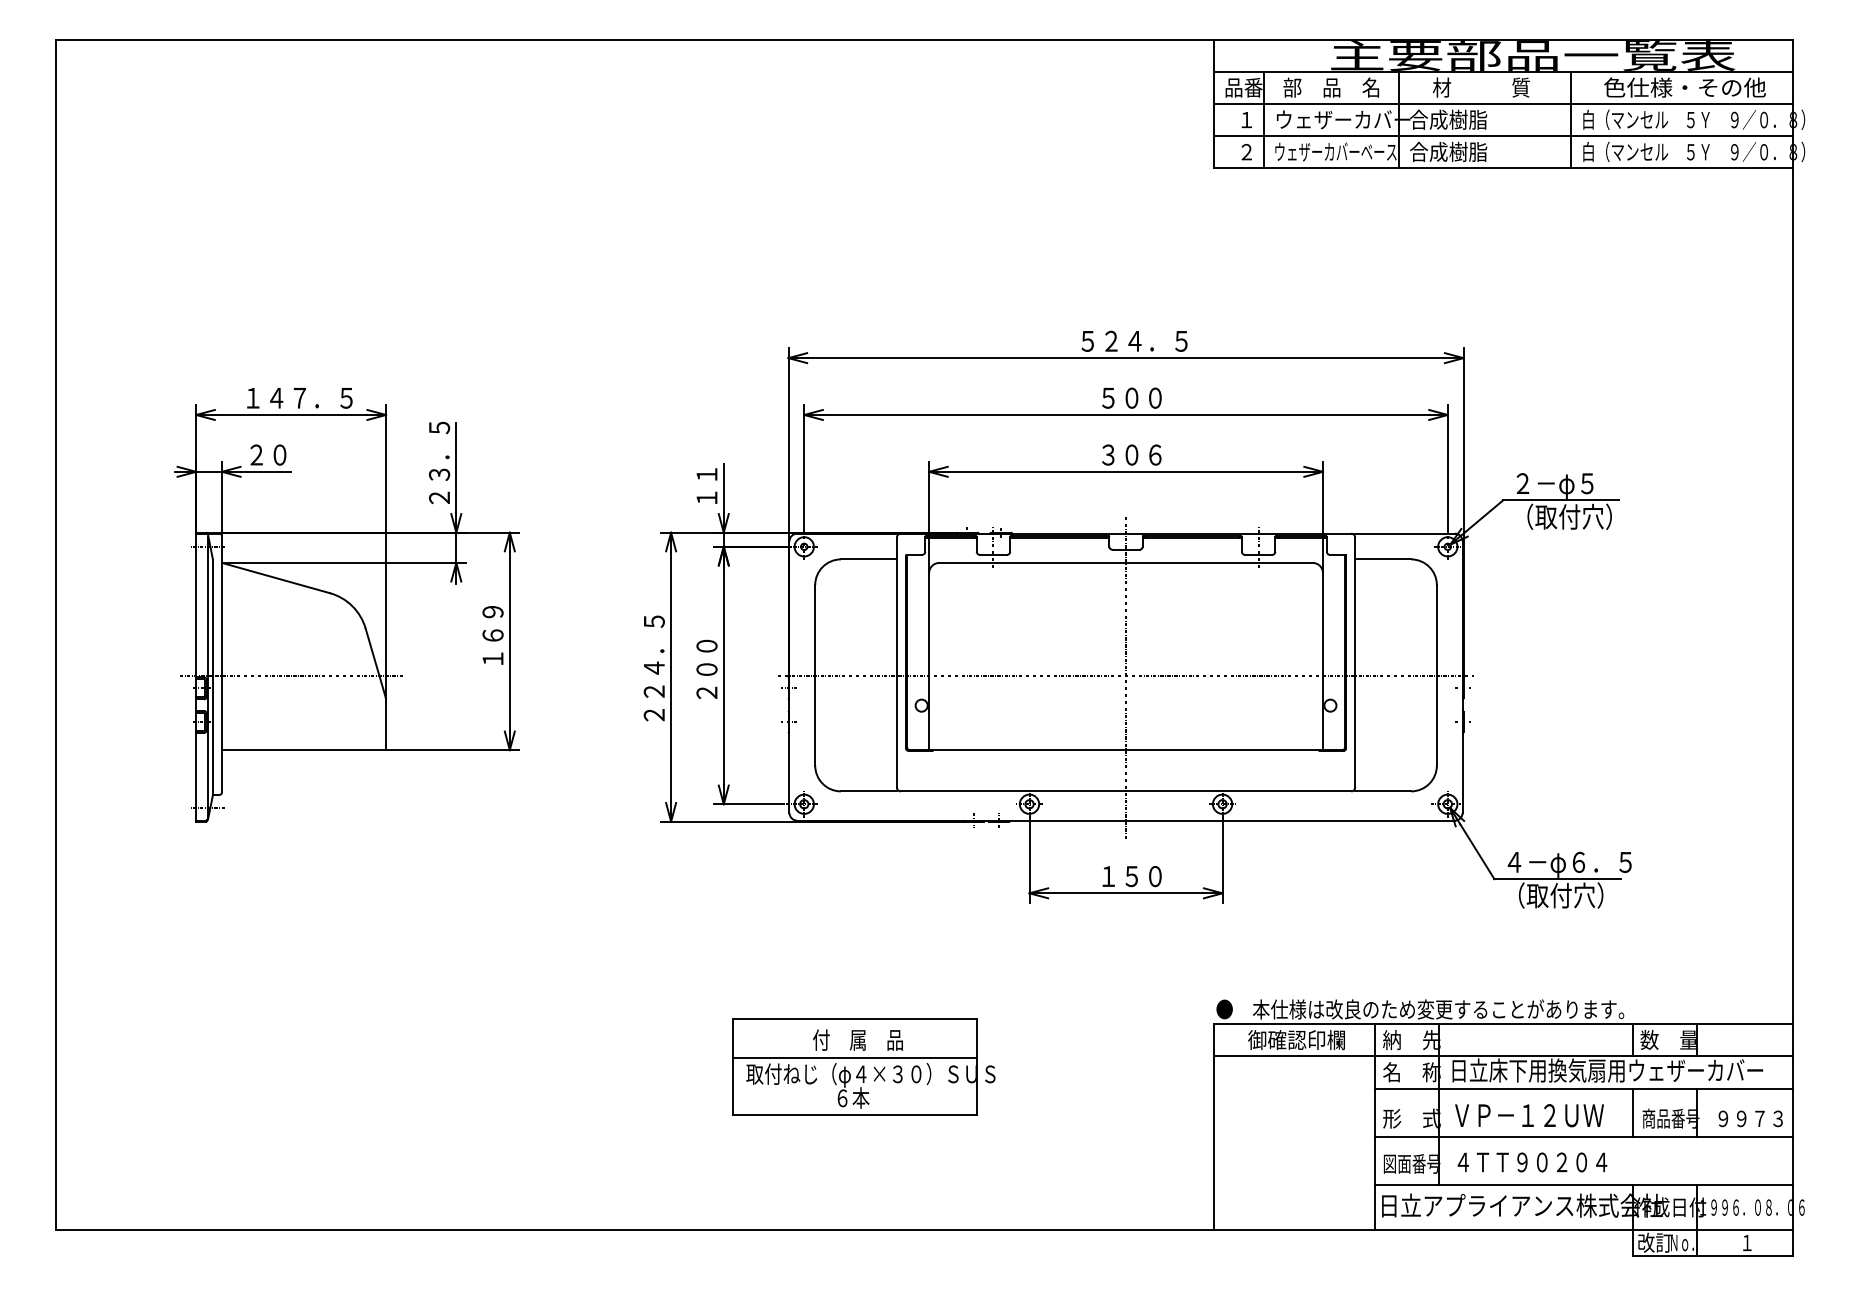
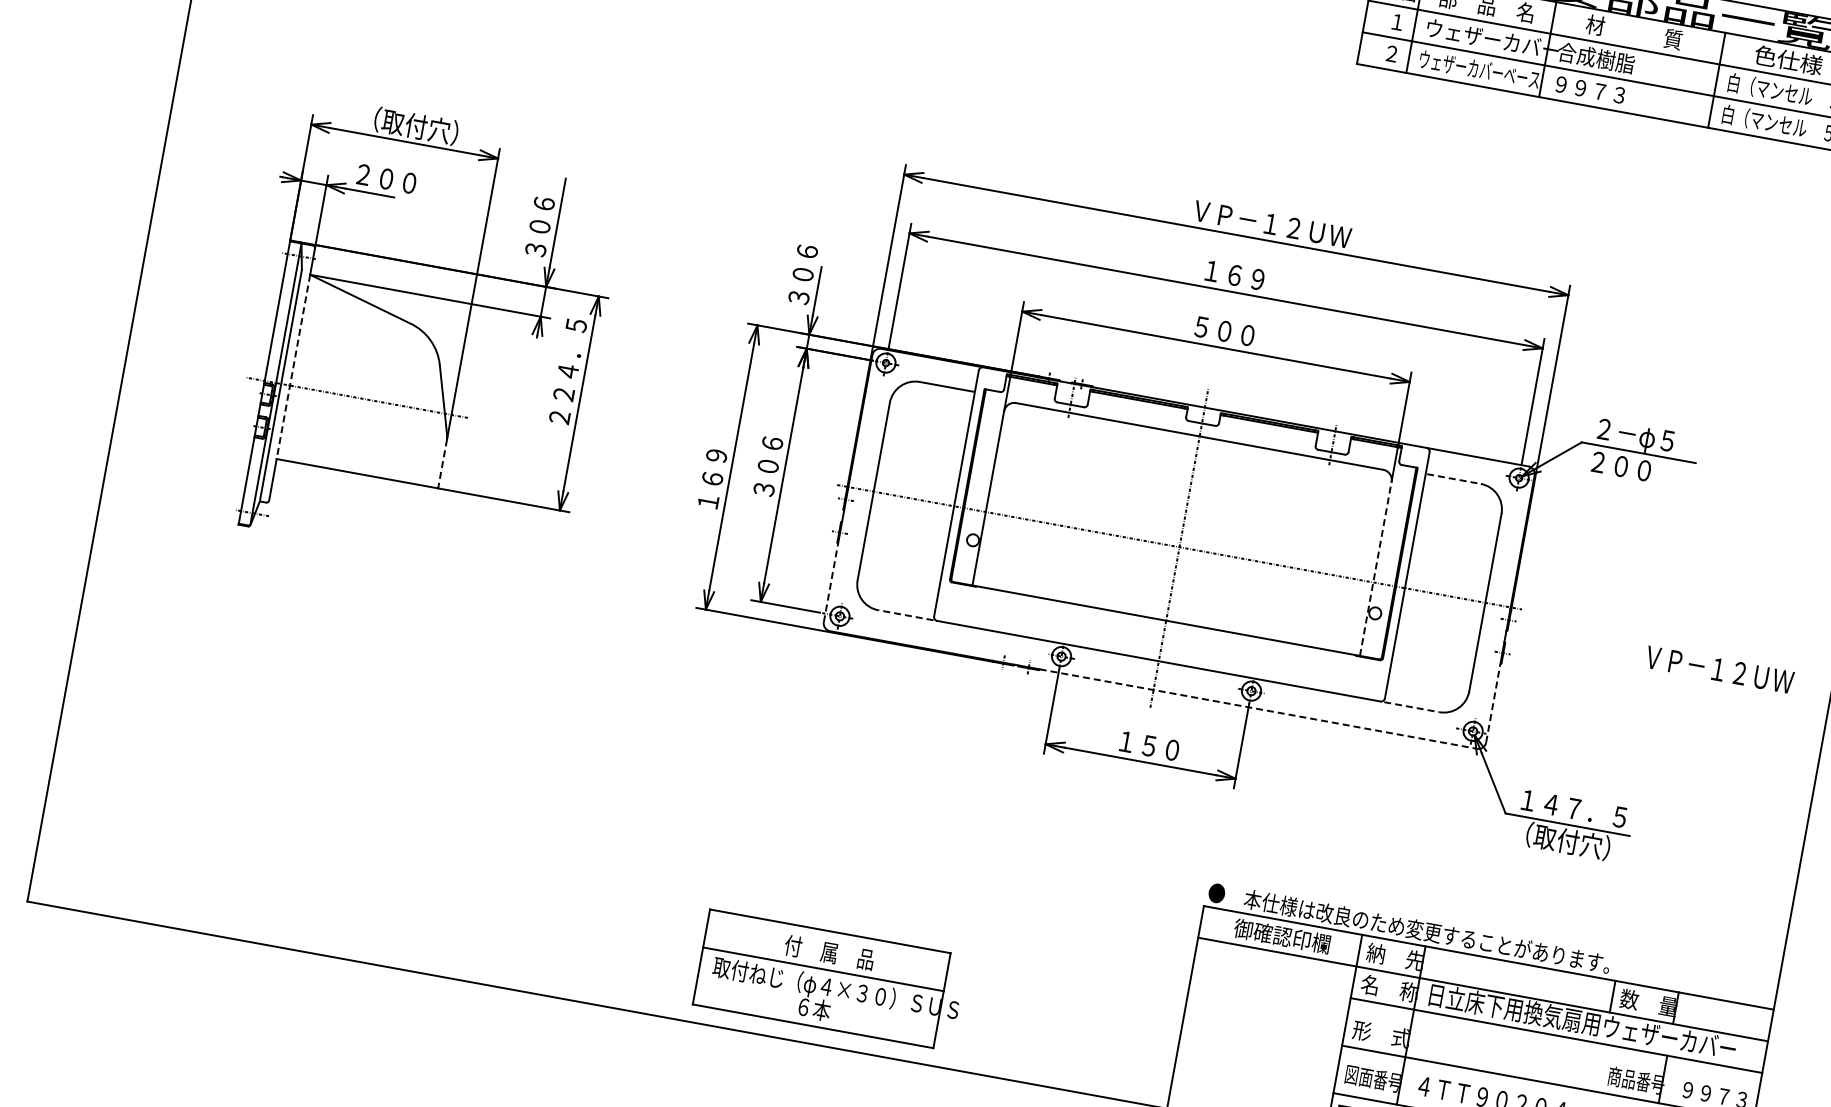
text: (1448, 151) -> (1590, 89), 合成樹脂 -> ９９７３
text: (1159, 340) -> (1272, 223), ５２４．５ -> ＶＰ－１２ＵＷ
text: (299, 397) -> (416, 125), １４７．５ -> （取付穴）
text: (1131, 397) -> (1234, 274), ５００ -> １６９
text: (303, 454) -> (409, 182), ２０ -> ２００
text: (1131, 454) -> (1224, 330), ３０６ -> ５００
text: (439, 462) -> (542, 214), ２３．５ -> ３０６
text: (706, 474) -> (802, 274), １１ -> ３０６
text: (1563, 516) -> (1638, 468), （取付穴） -> ２００
line: (1384, 559) -> (1454, 479), solid -> dashed
text: (492, 611) -> (567, 370), １６９ -> ２２４．５
line: (221, 656) -> (292, 366), solid -> dashed
line: (1322, 661) -> (1375, 568), solid -> dashed
text: (653, 668) -> (715, 455), ２２４．５ -> １６９
text: (706, 669) -> (767, 466), ２００ -> ３０６
line: (386, 725) -> (443, 464), solid -> dashed
line: (789, 772) -> (831, 582), solid -> dashed
line: (1462, 772) -> (1493, 702), solid -> dashed
line: (868, 791) -> (905, 615), solid -> dashed
line: (1383, 791) -> (1412, 707), solid -> dashed
line: (1233, 820) -> (1259, 709), solid -> dashed
text: (1569, 864) -> (1582, 812), ４－φ６．５ -> １４７．５
part: (863, 1066) -> (830, 979), moved
line: (1632, 1112) -> (1599, 1067), removed
text: (1529, 1115) -> (1719, 669), moved

